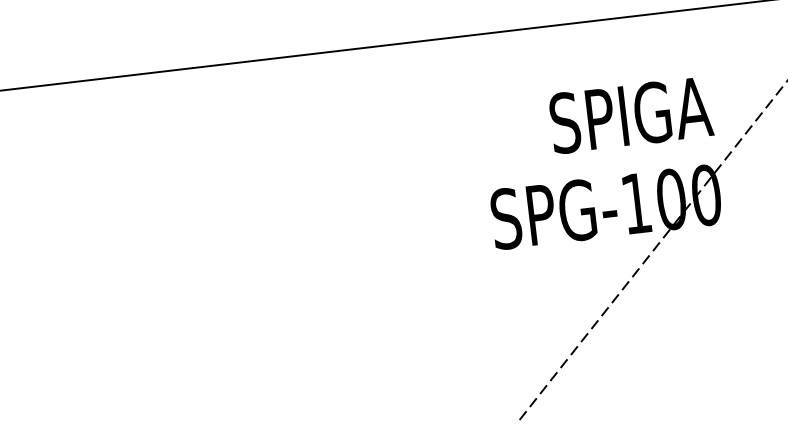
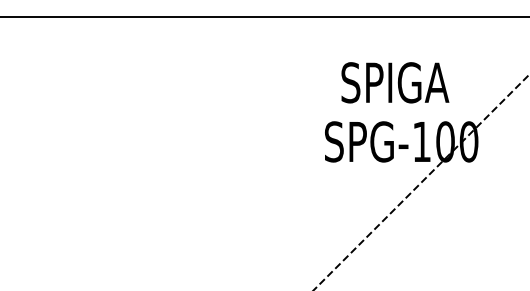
text: (631, 114) -> (395, 82), moved

